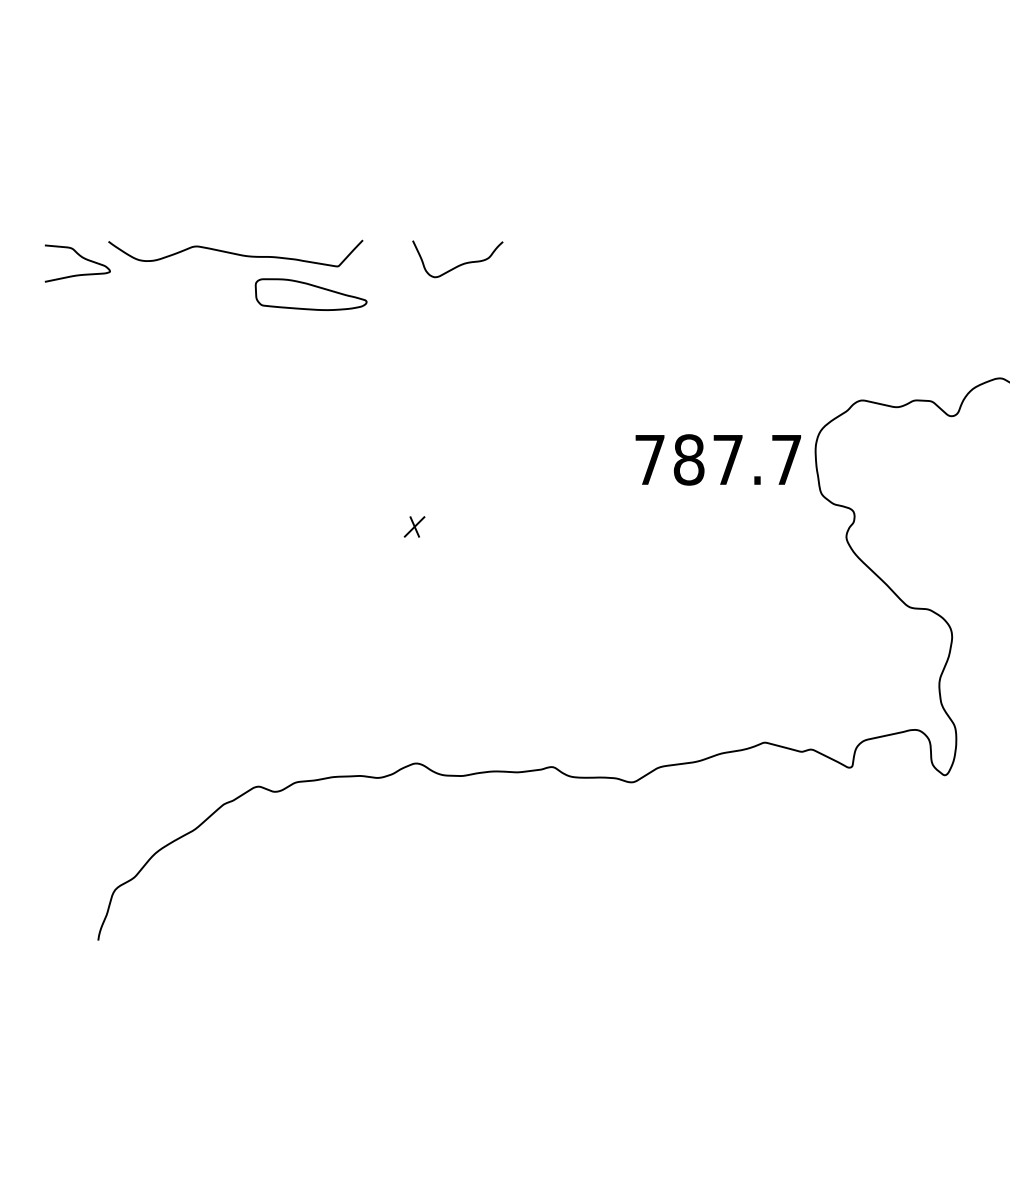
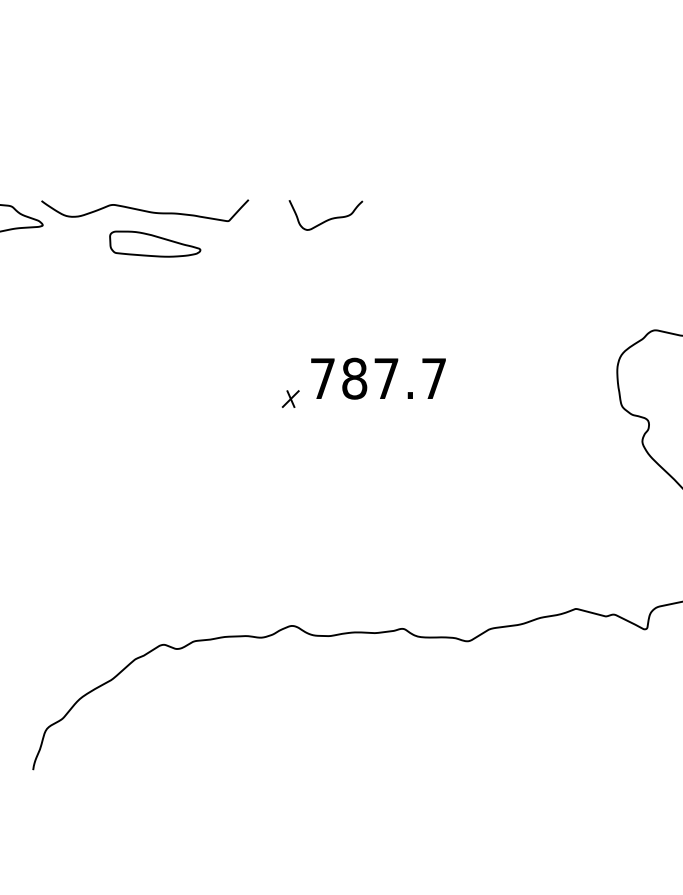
part: (310, 294) -> (154, 244), moved
text: (717, 459) -> (377, 378), moved
part: (414, 526) -> (290, 398), moved

